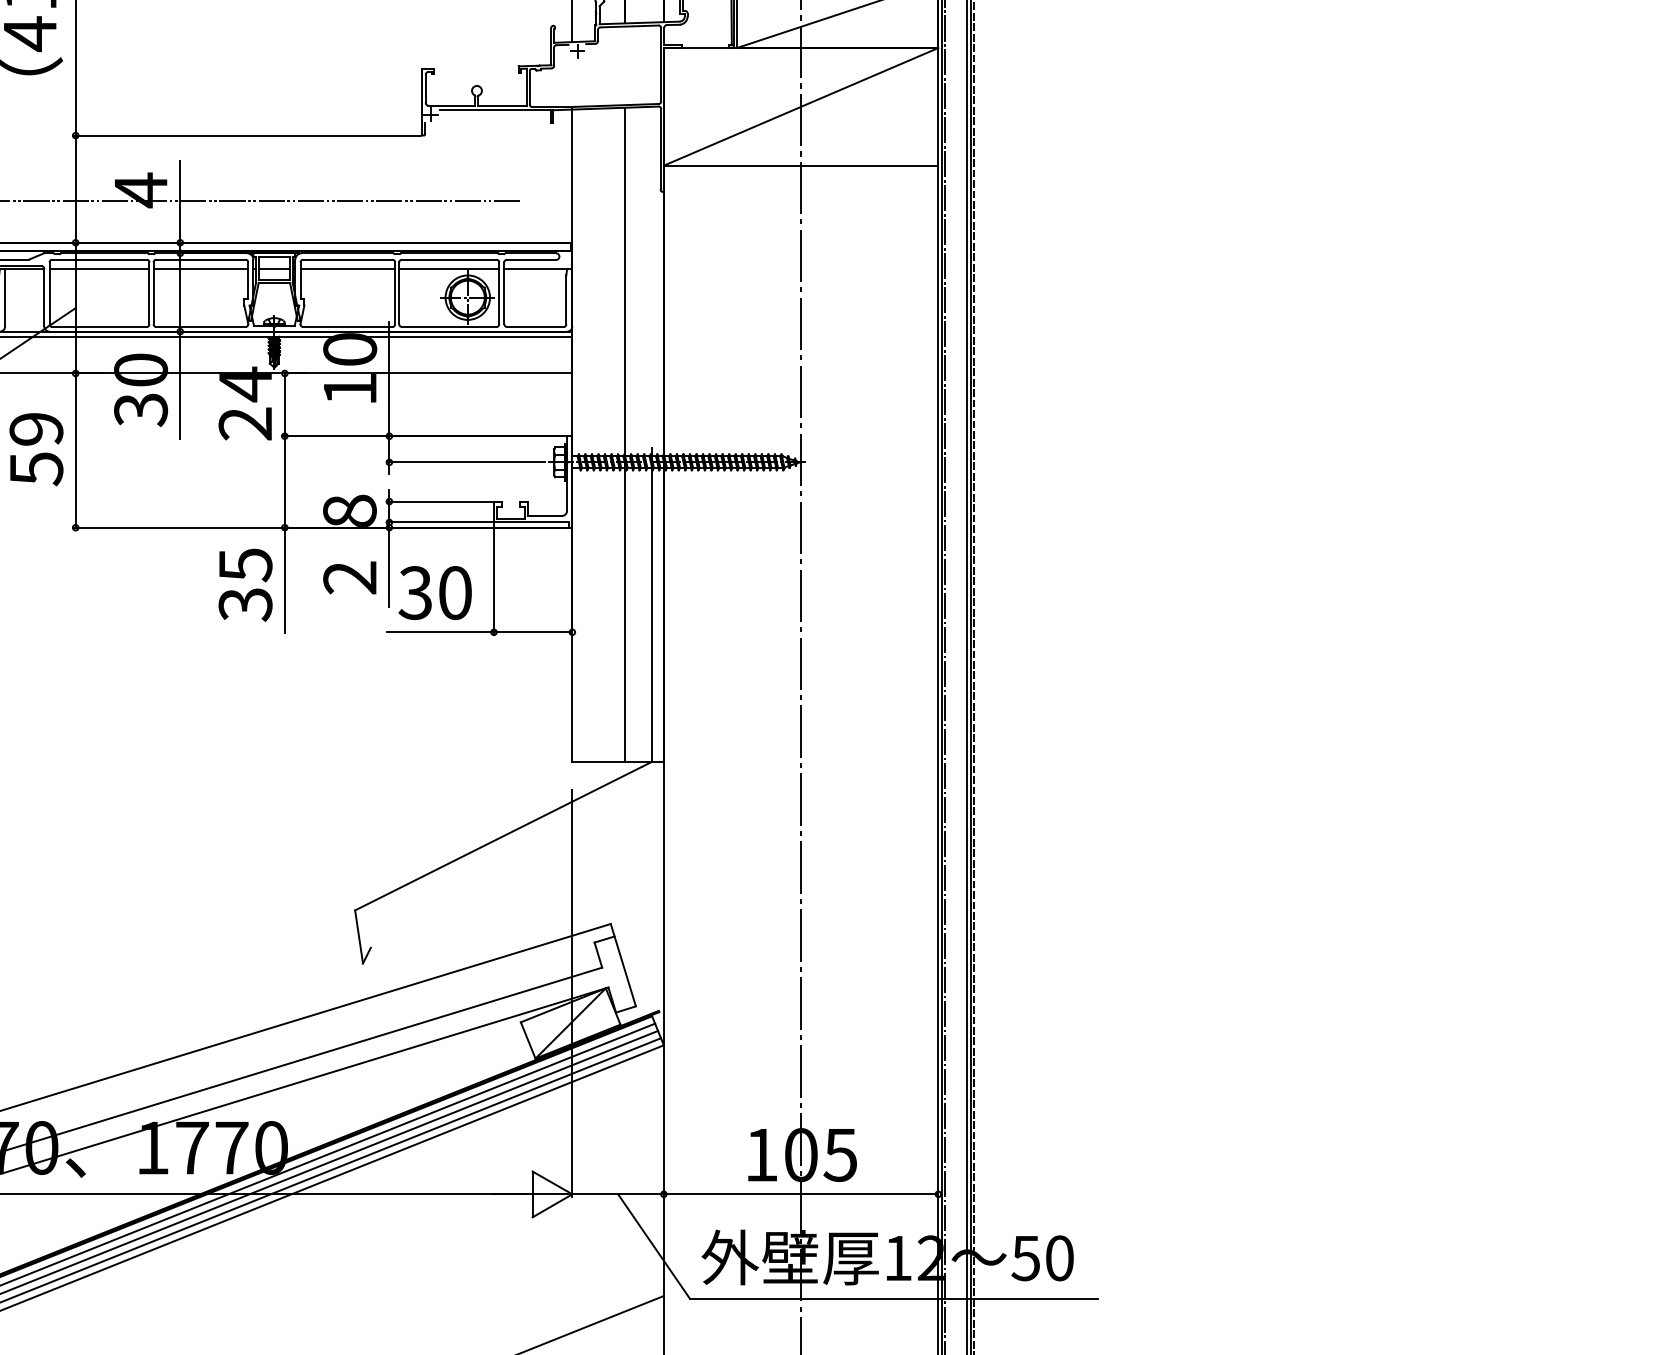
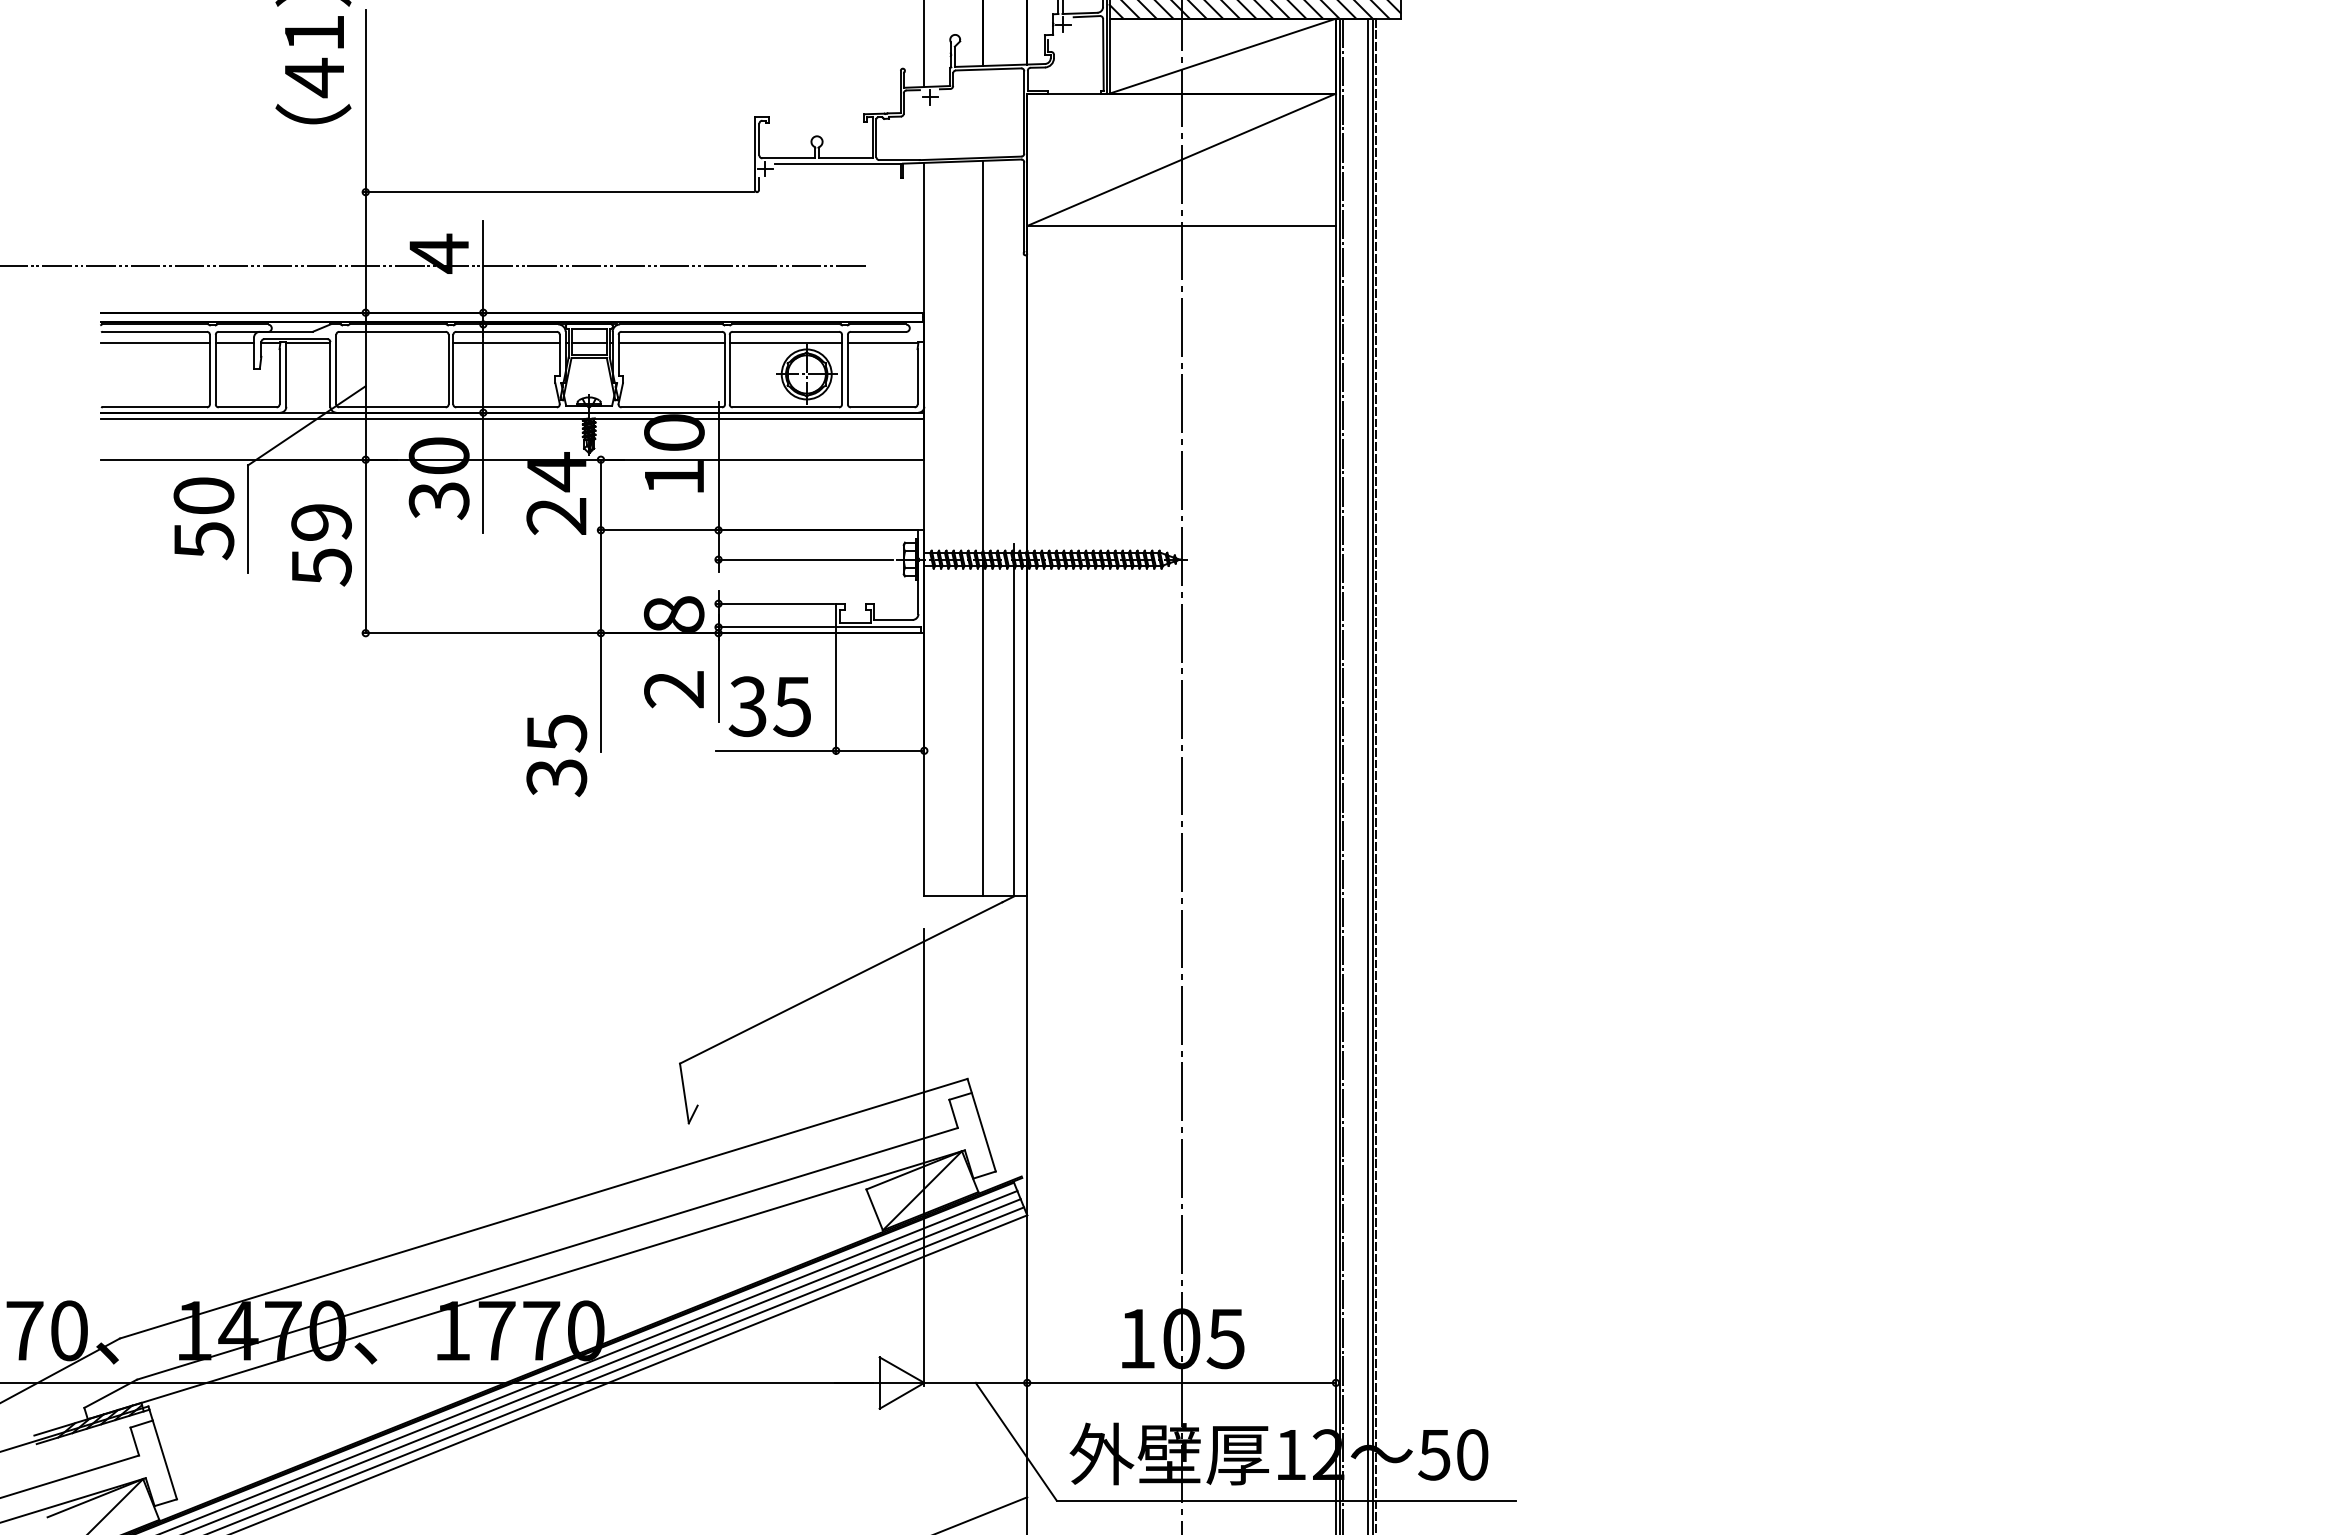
line: (99, 269) -> (392, 342), removed
text: (245, 584) -> (556, 755), moved
text: (455, 592) -> (792, 706), 30 -> 35

